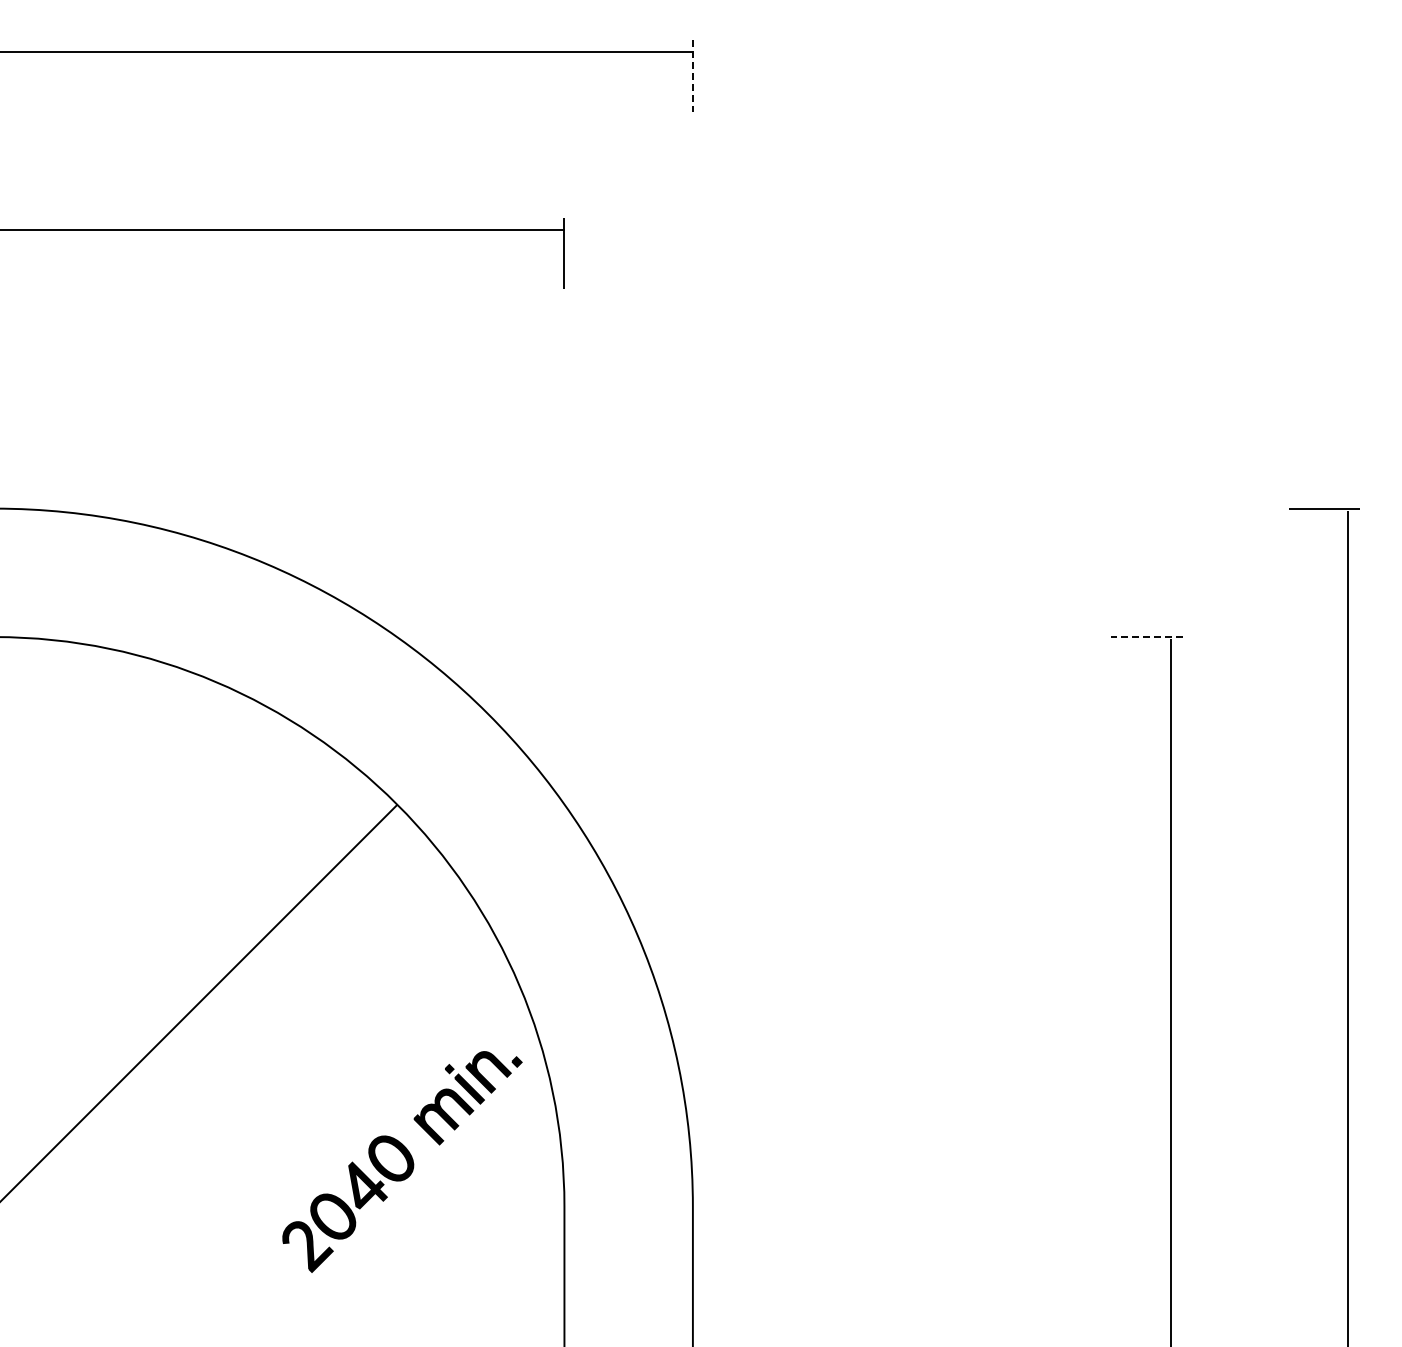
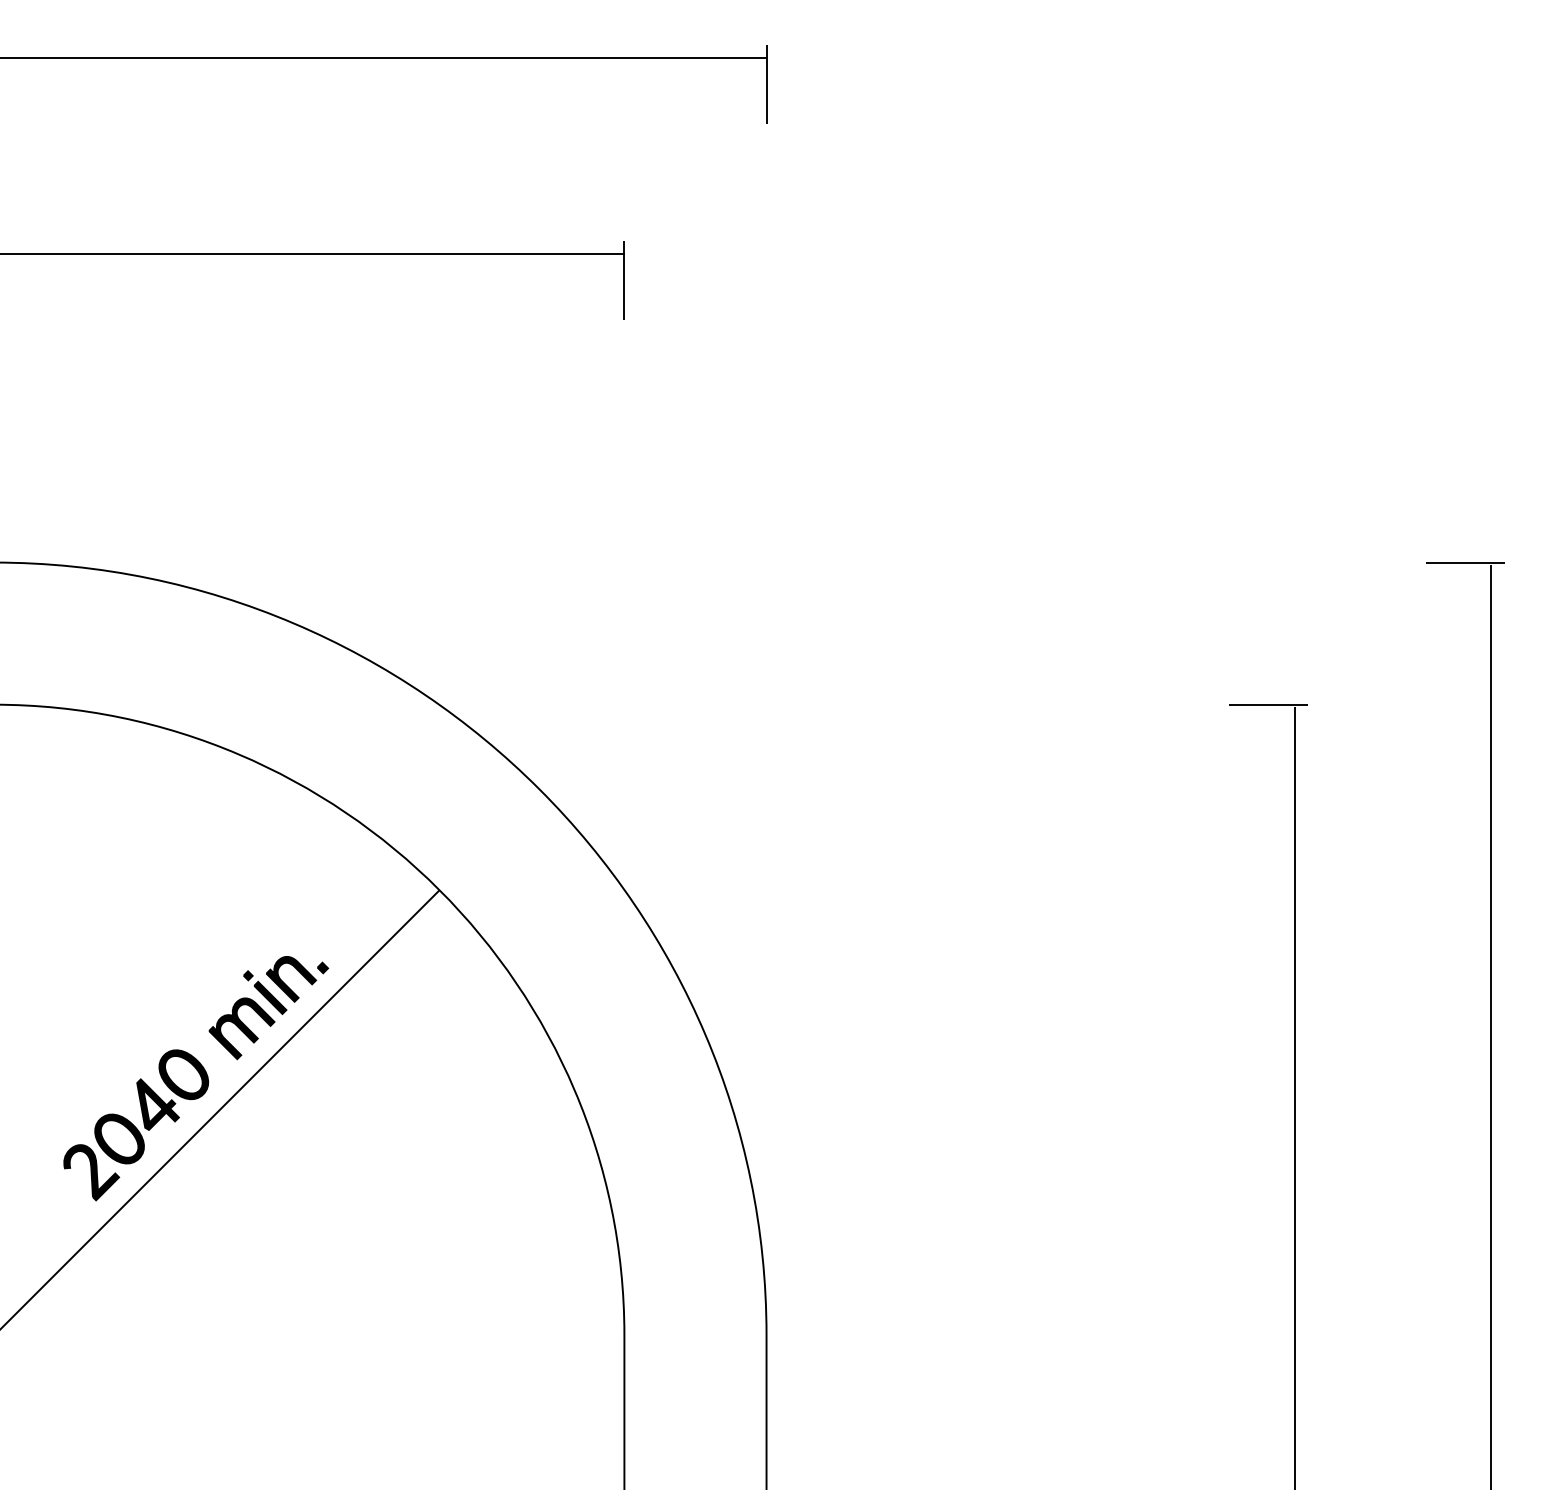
line: (692, 76) -> (766, 84), dashed -> solid
line: (1146, 637) -> (1268, 705), dashed -> solid
part: (402, 1161) -> (196, 1078), moved

